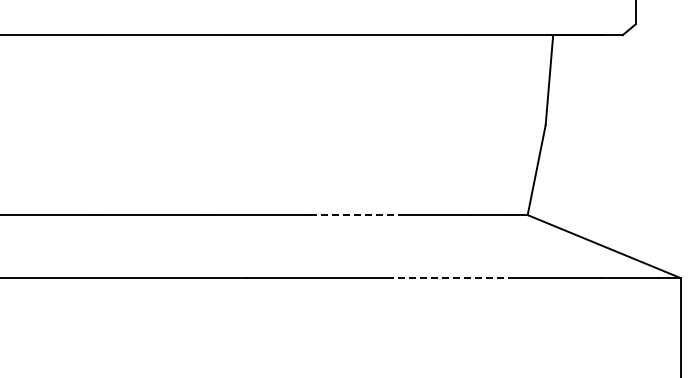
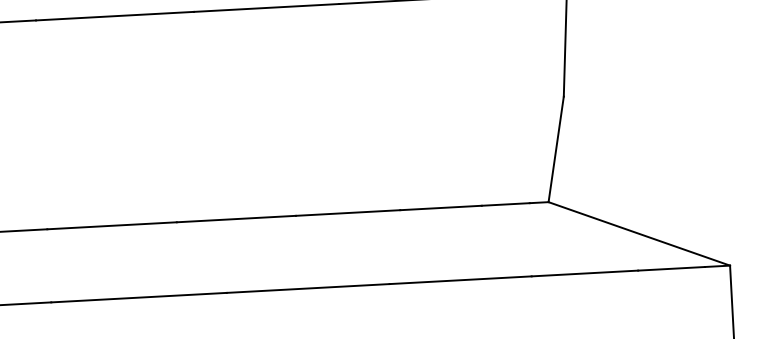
line: (355, 215) -> (348, 213), dashed -> solid
line: (449, 278) -> (461, 280), dashed -> solid

